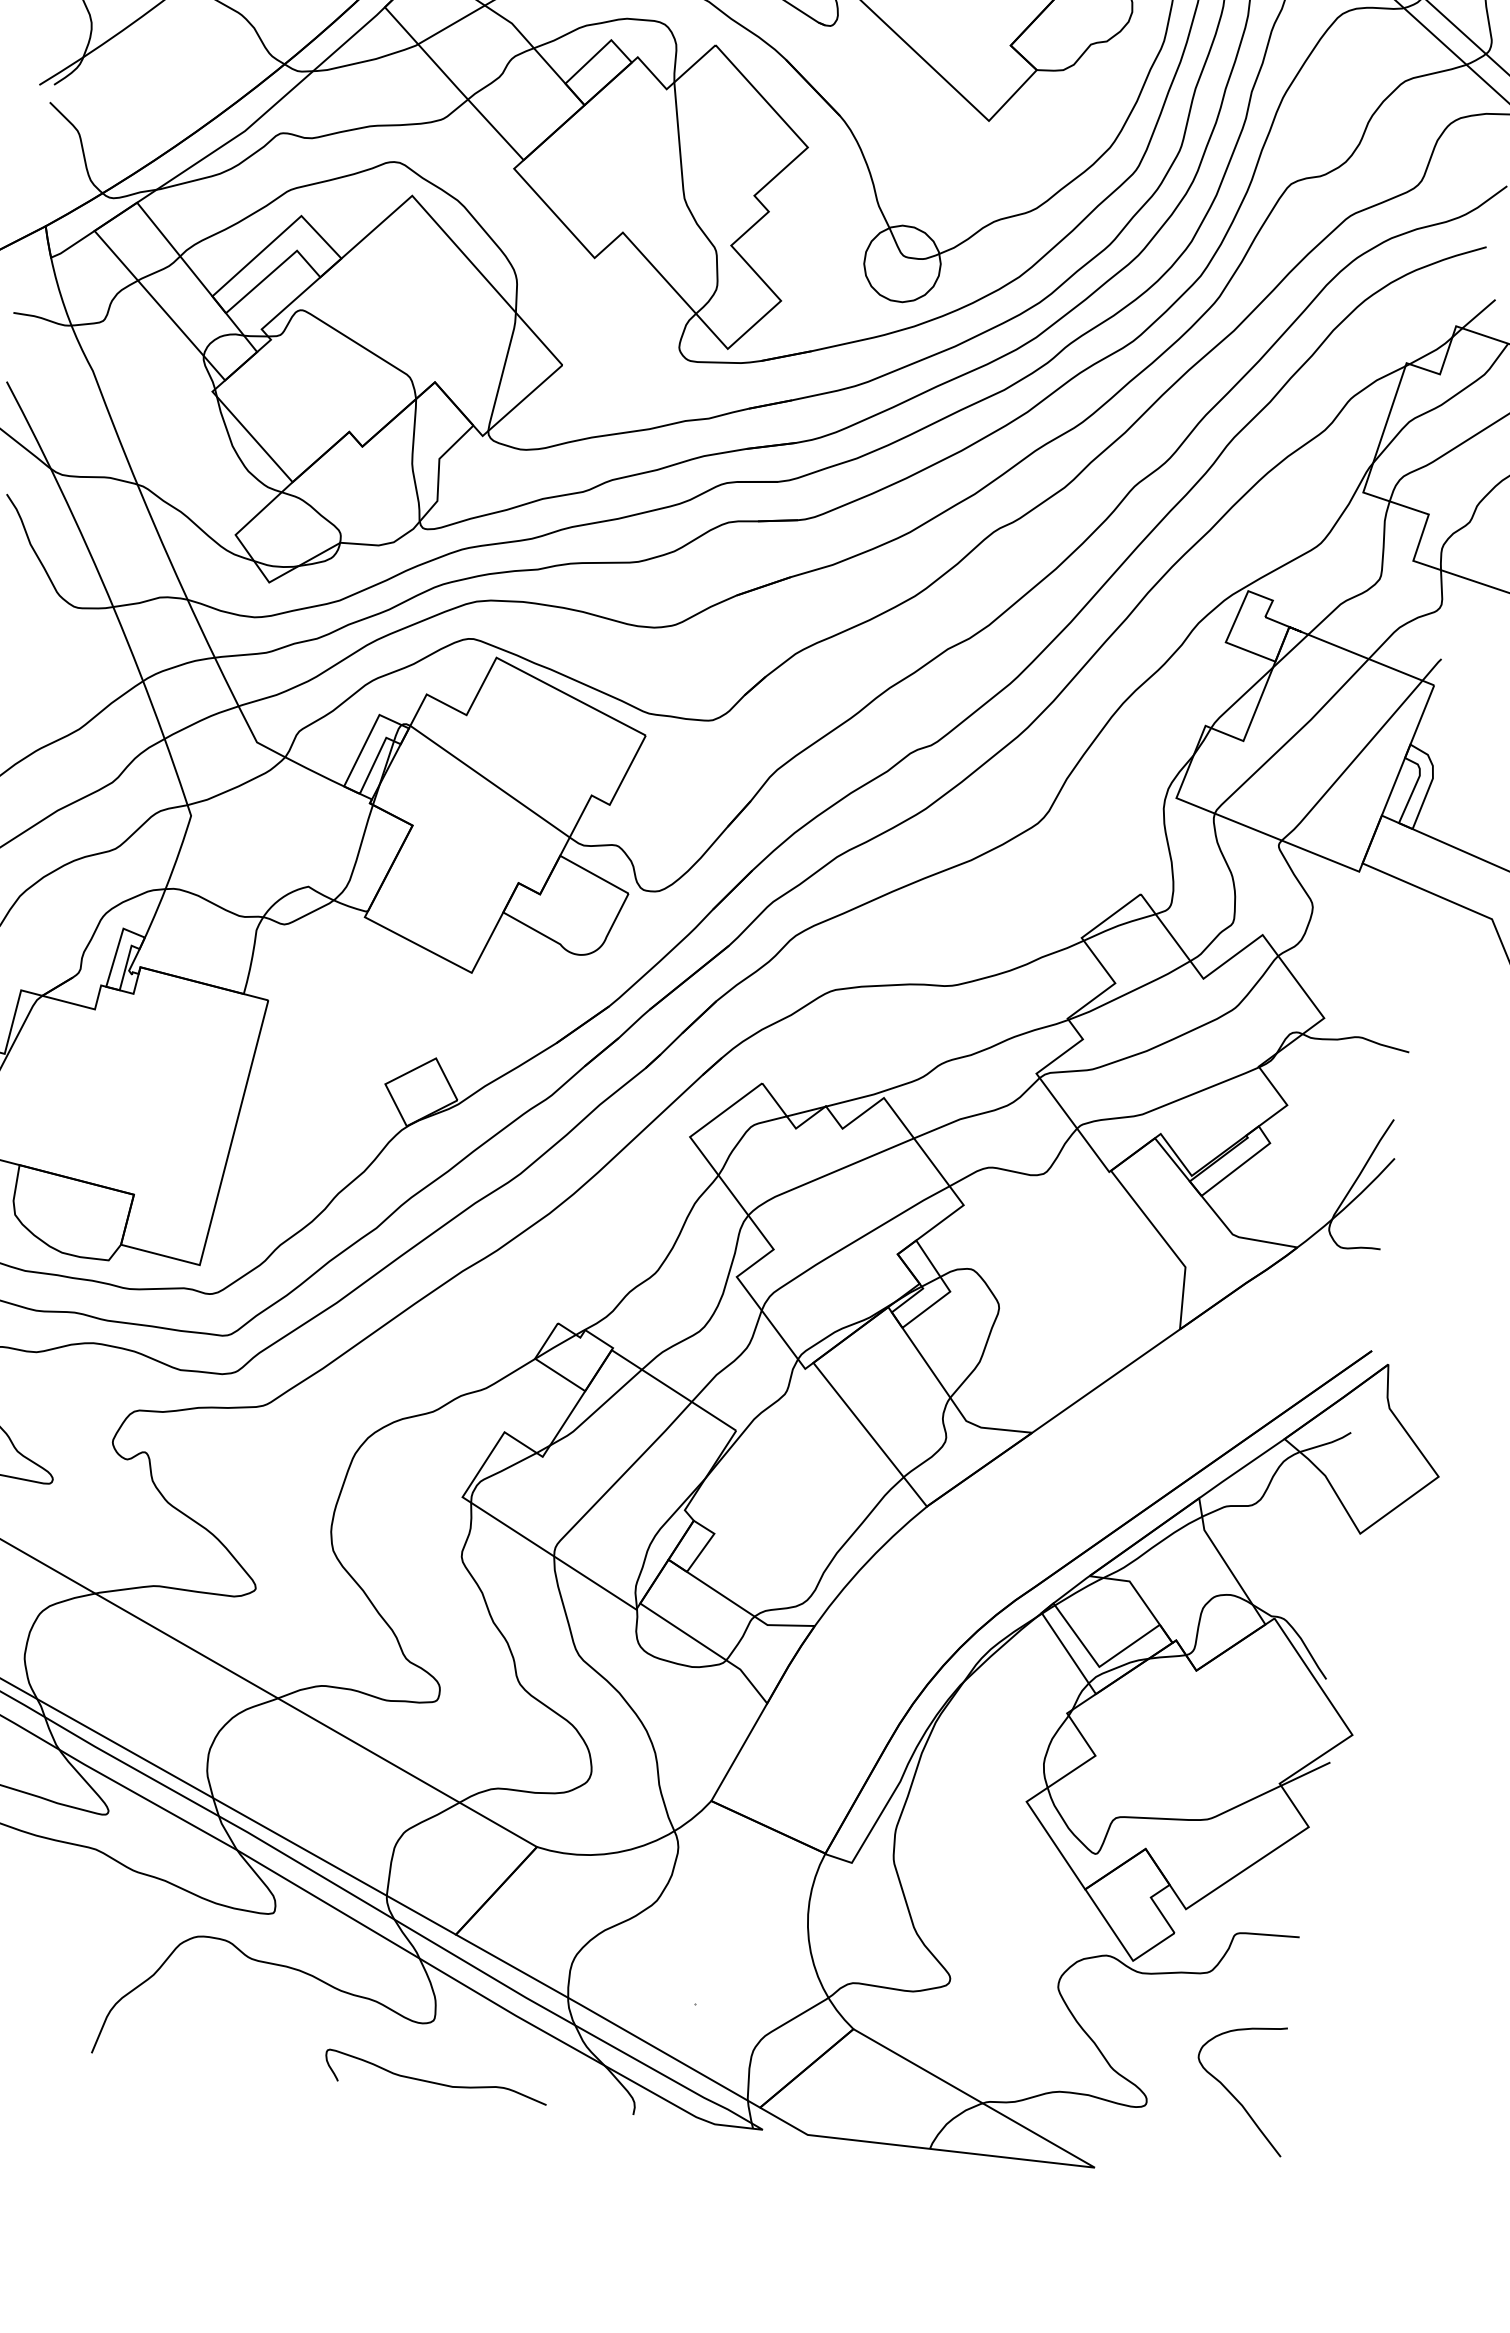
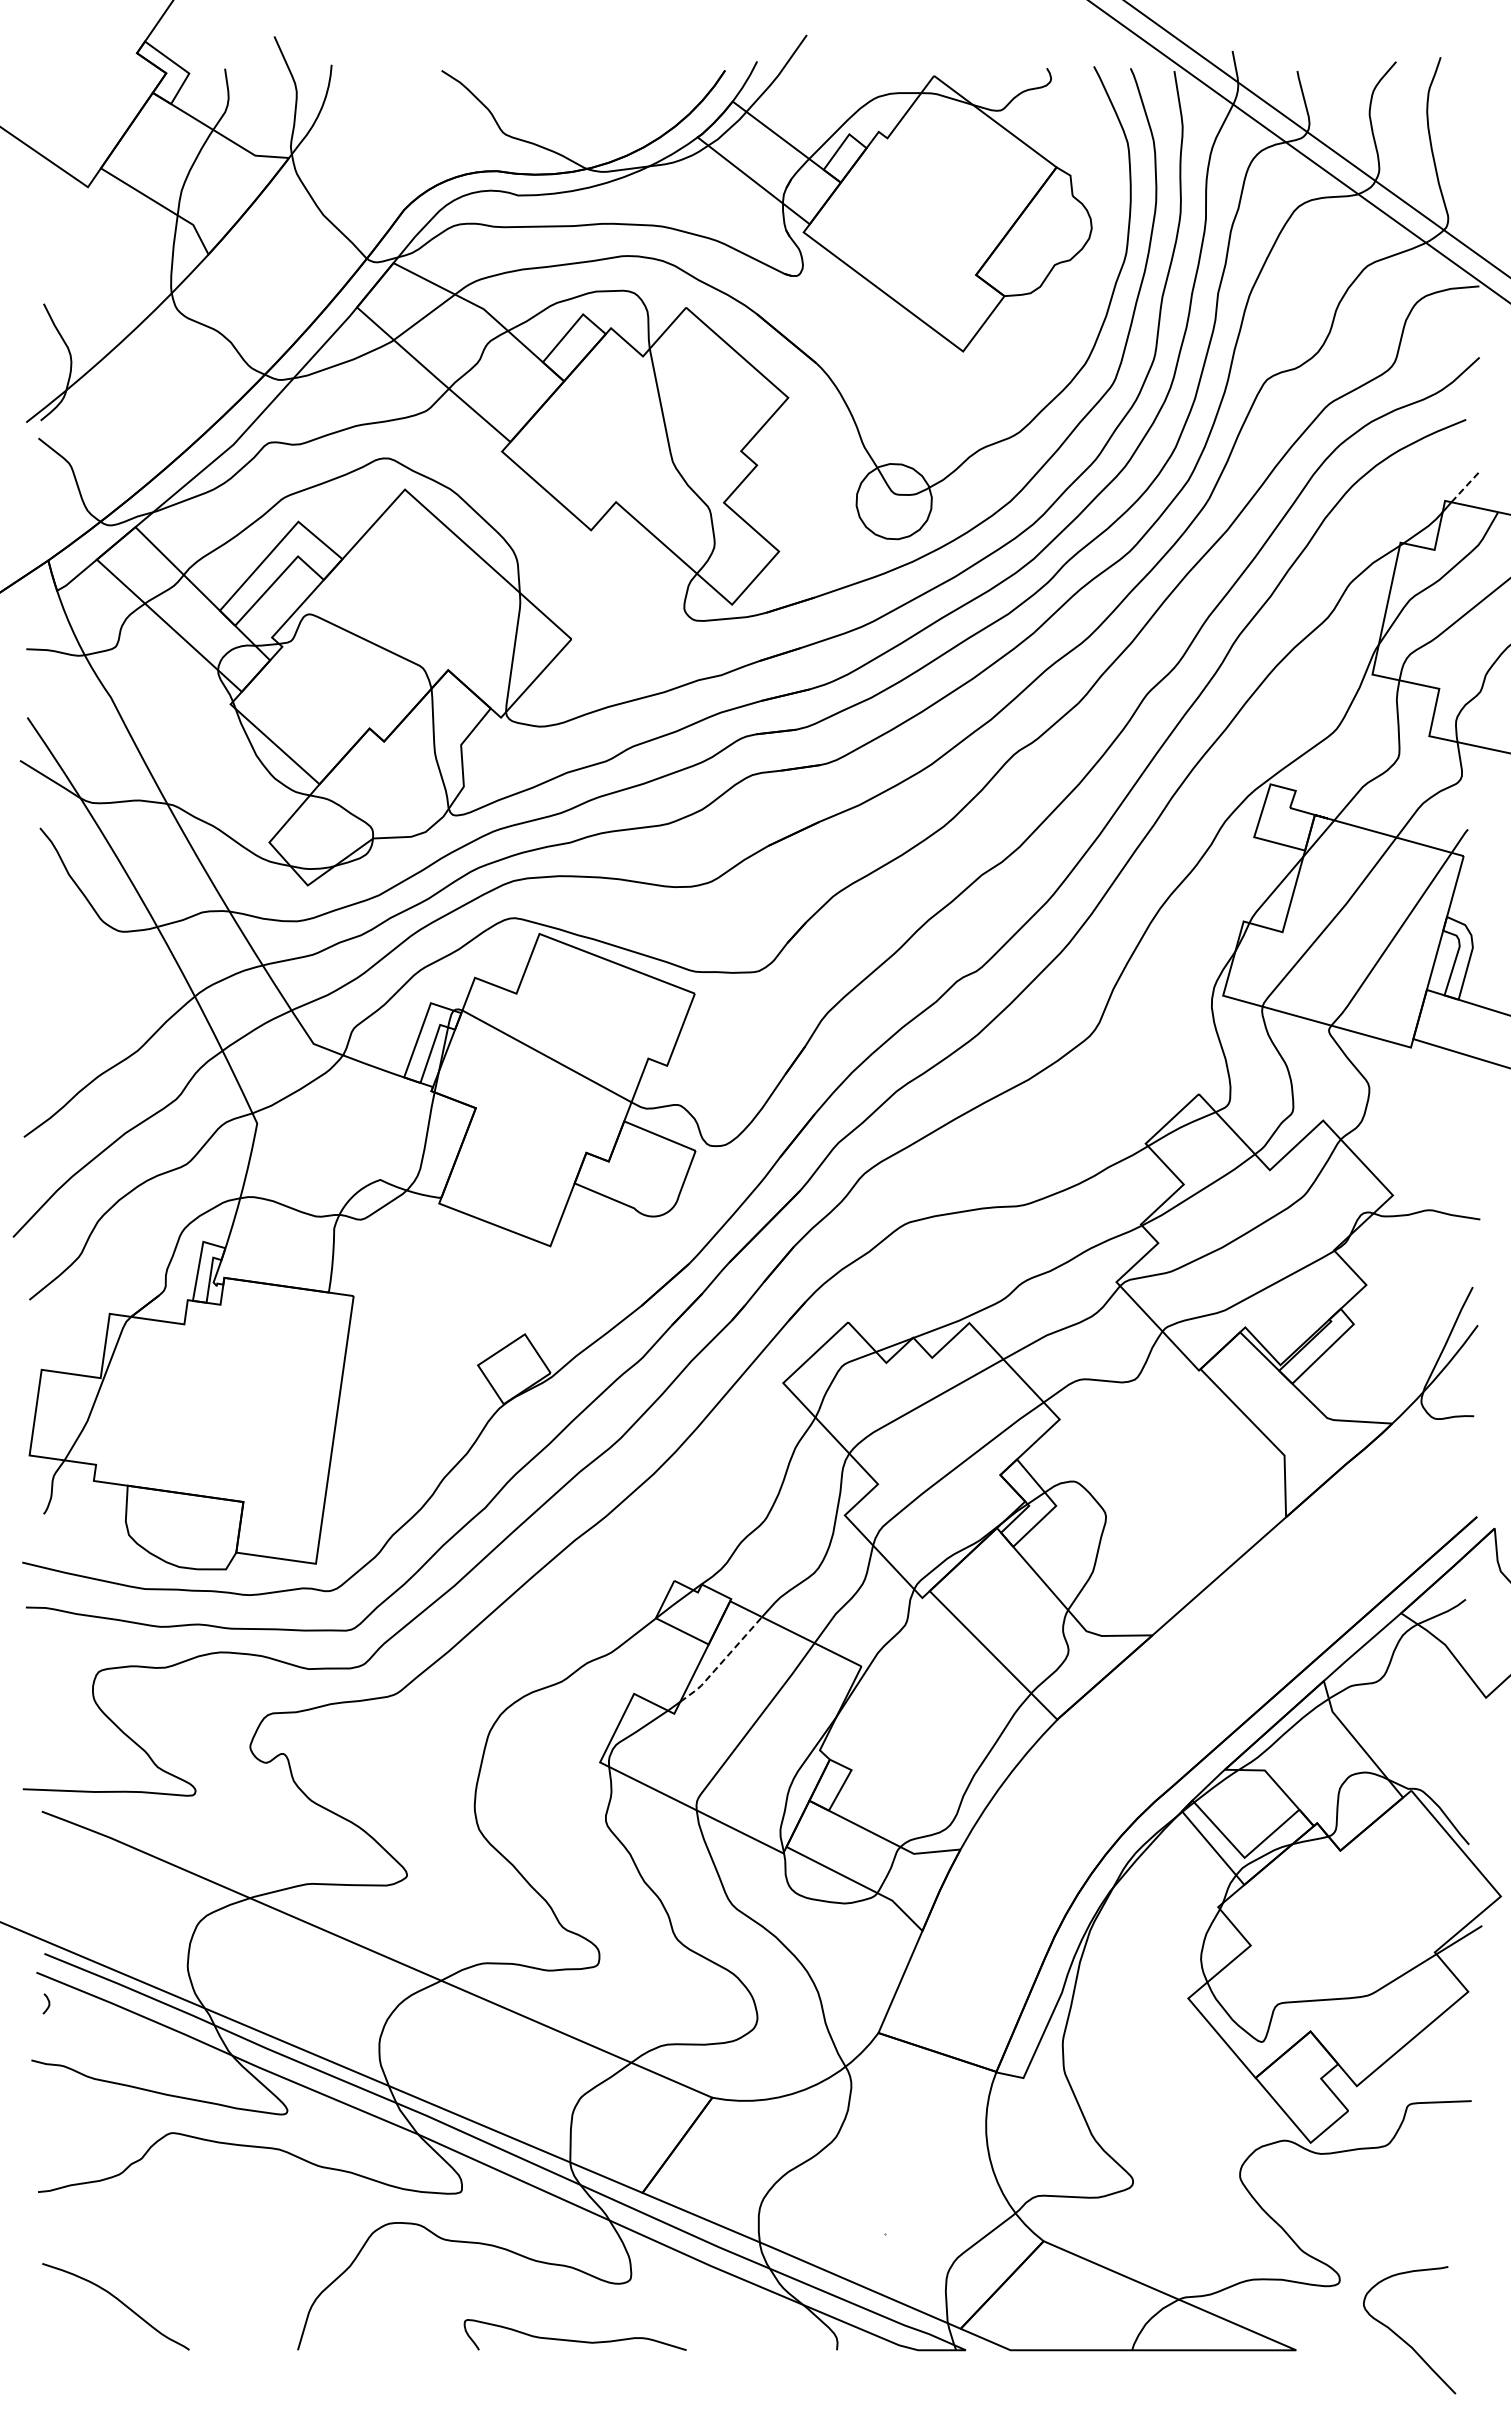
line: (1479, 314) -> (1466, 486), solid -> dashed
line: (596, 1410) -> (721, 1662), solid -> dashed
curve: (432, 2081) -> (571, 2339), moved
curve: (1232, 2094) -> (1401, 2337), moved

